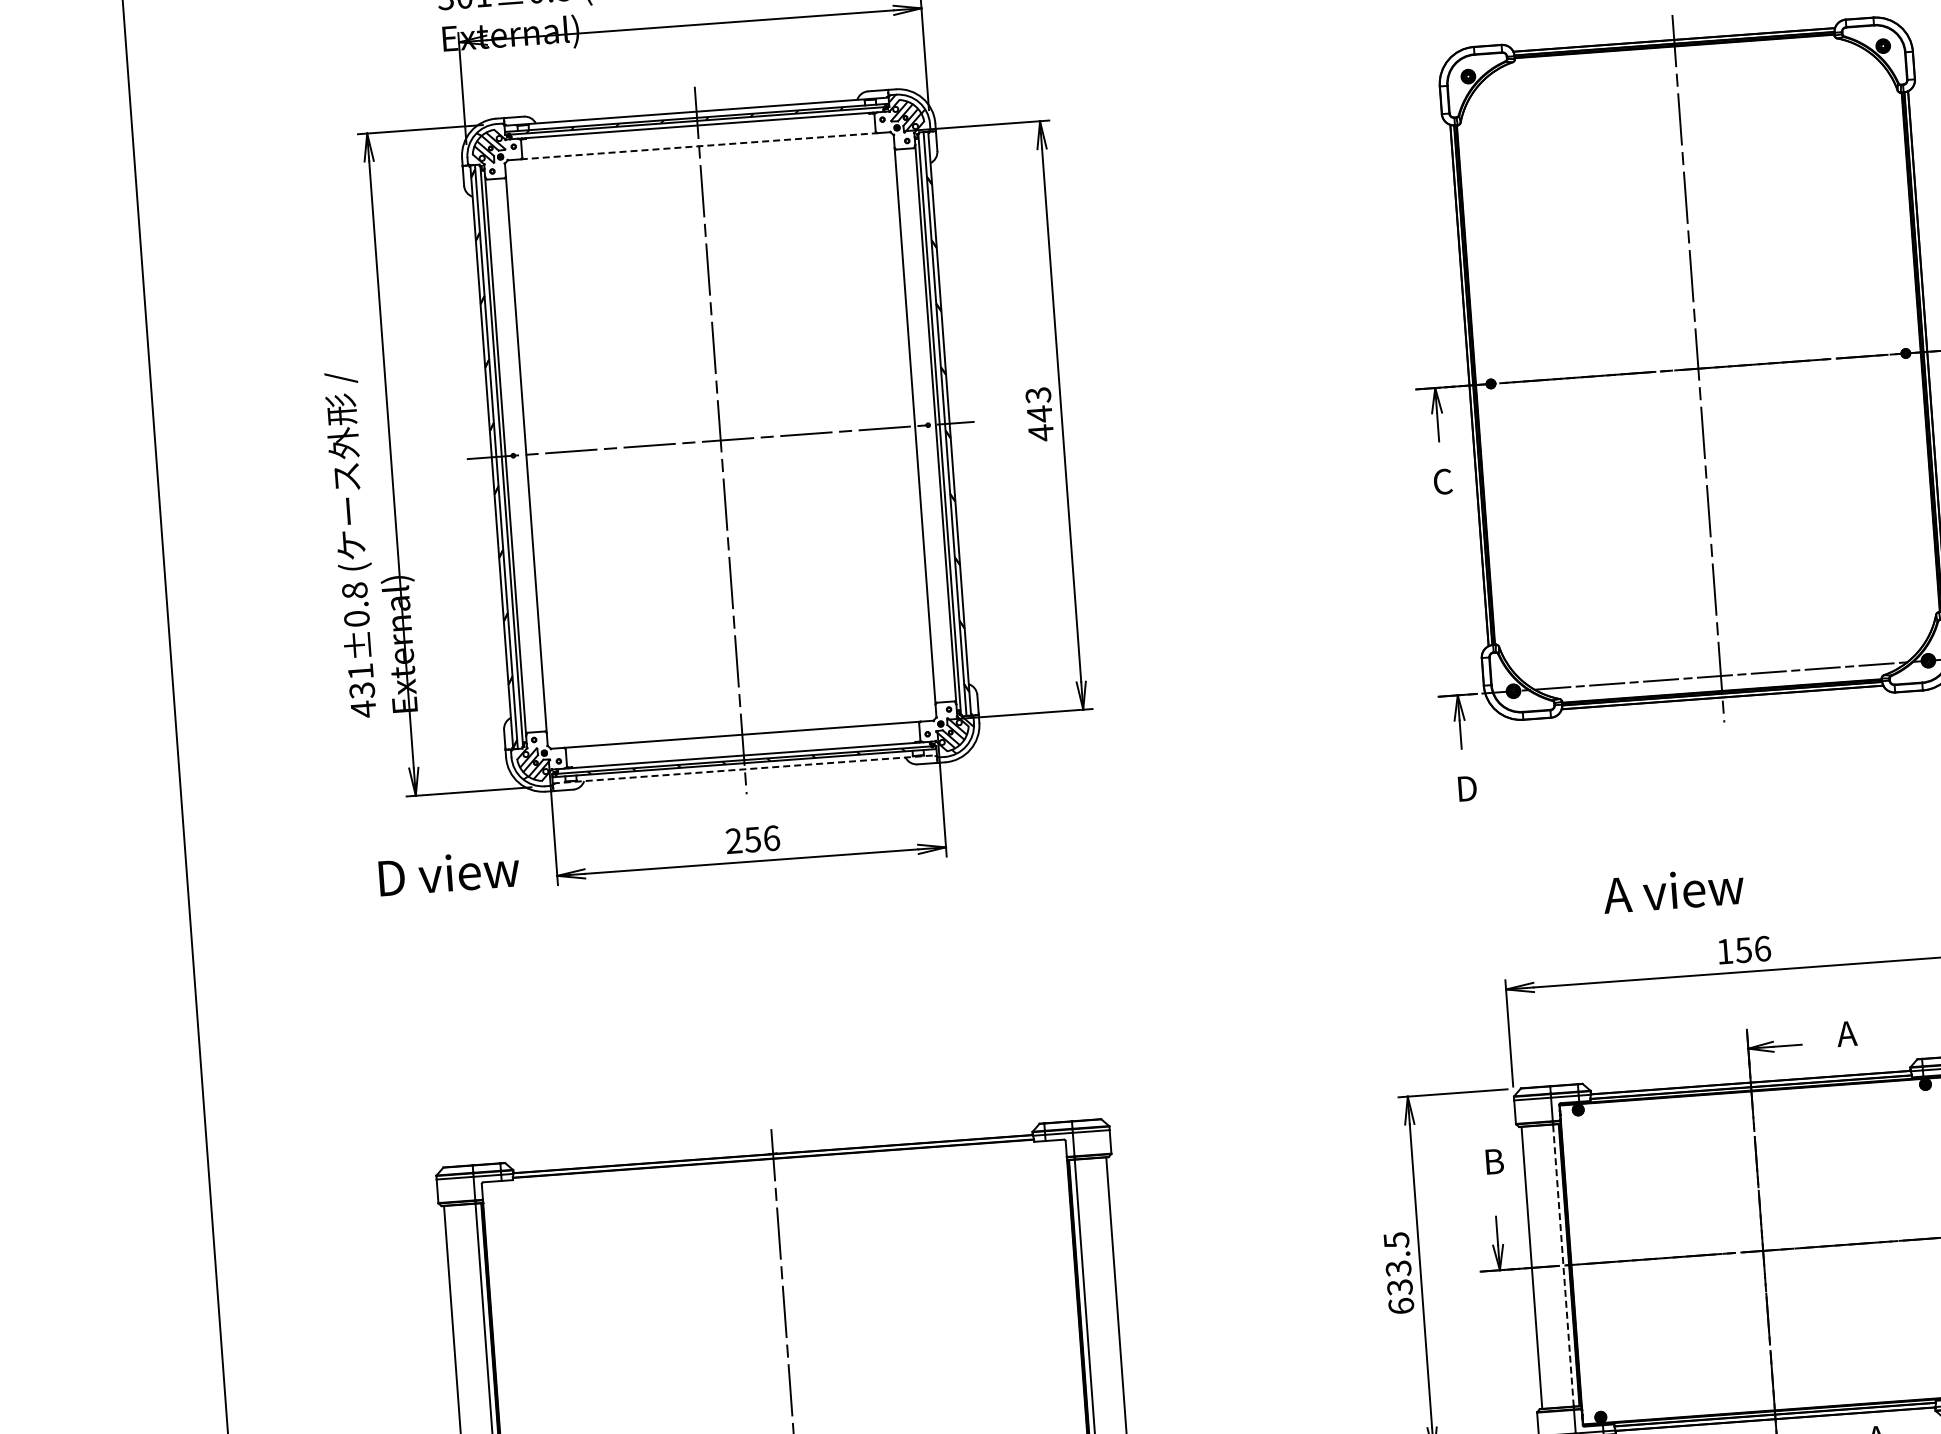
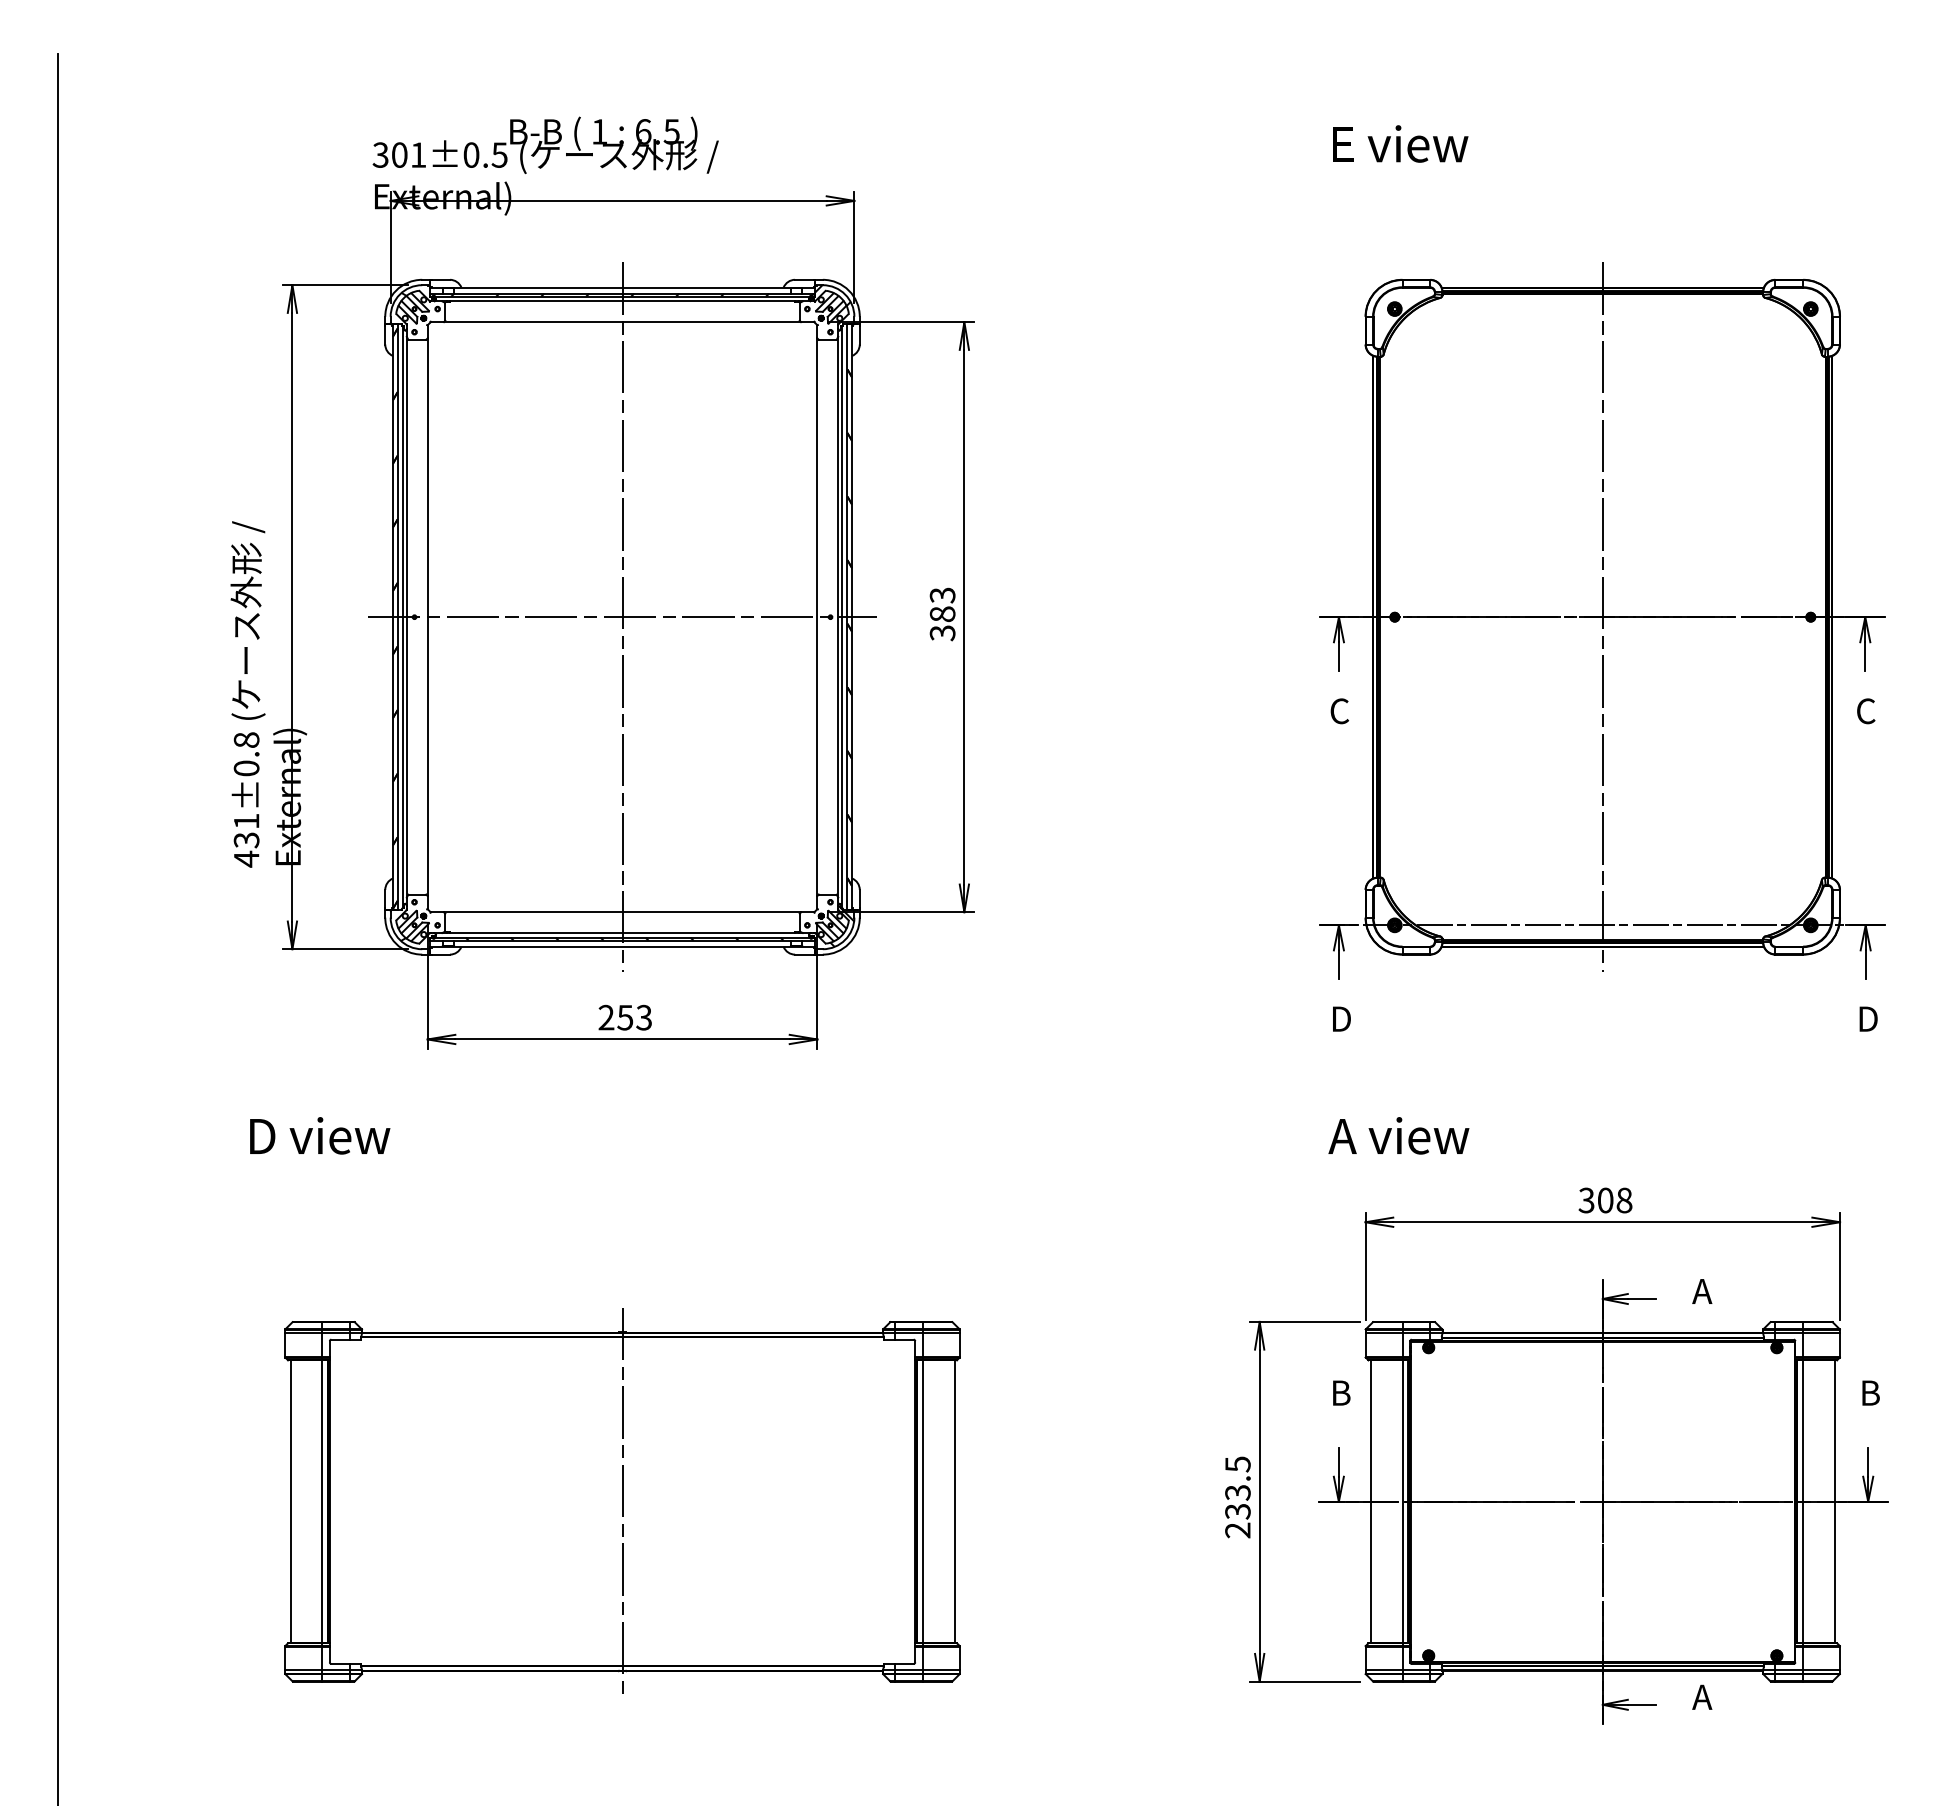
line: (699, 146) -> (622, 322), dashed -> solid
text: (1040, 423) -> (942, 623), 443 -> 383
line: (744, 768) -> (622, 946), dashed -> solid
text: (771, 838) -> (644, 1017), 256 -> 253
text: (449, 872) -> (320, 1135), moved
text: (1673, 890) -> (1398, 1135), moved
text: (1743, 950) -> (1605, 1200), 156 -> 308
line: (1563, 1265) -> (1402, 1501), dashed -> solid
text: (1400, 1306) -> (1237, 1530), 633.5 -> 233.5

